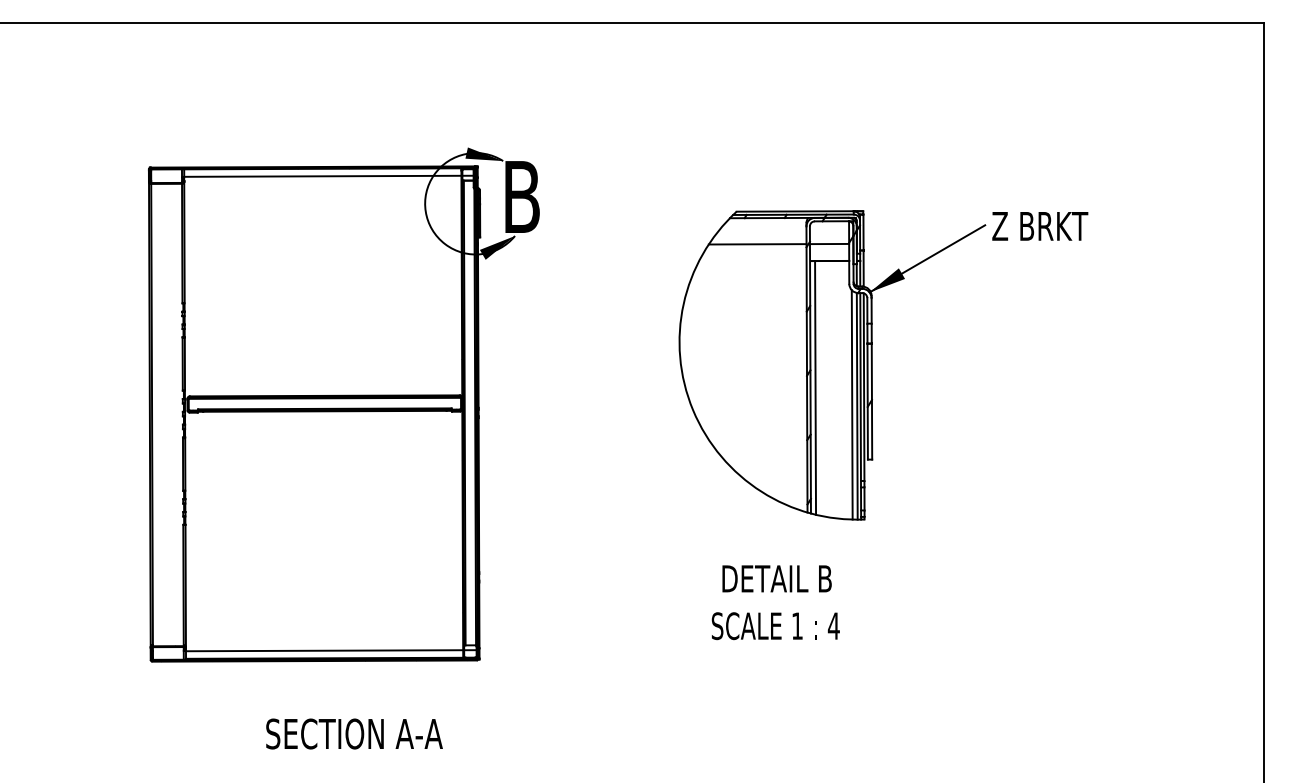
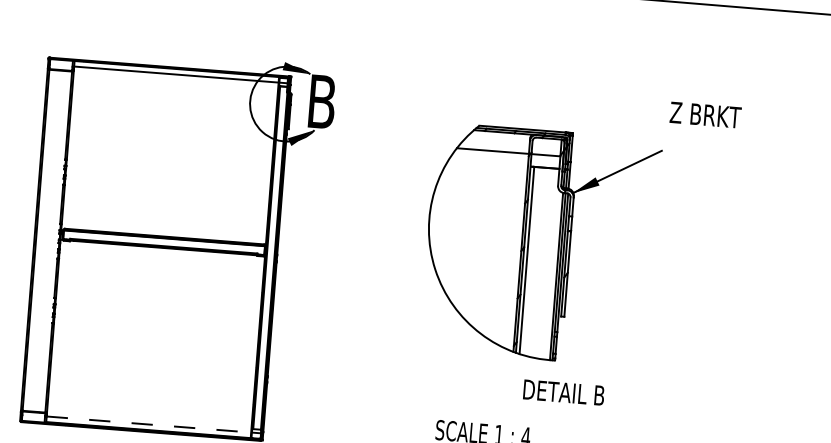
text: (1040, 226) -> (705, 115), moved
line: (851, 404) -> (552, 274), removed
text: (776, 578) -> (563, 392), moved
line: (324, 650) -> (148, 424), solid -> dashed

